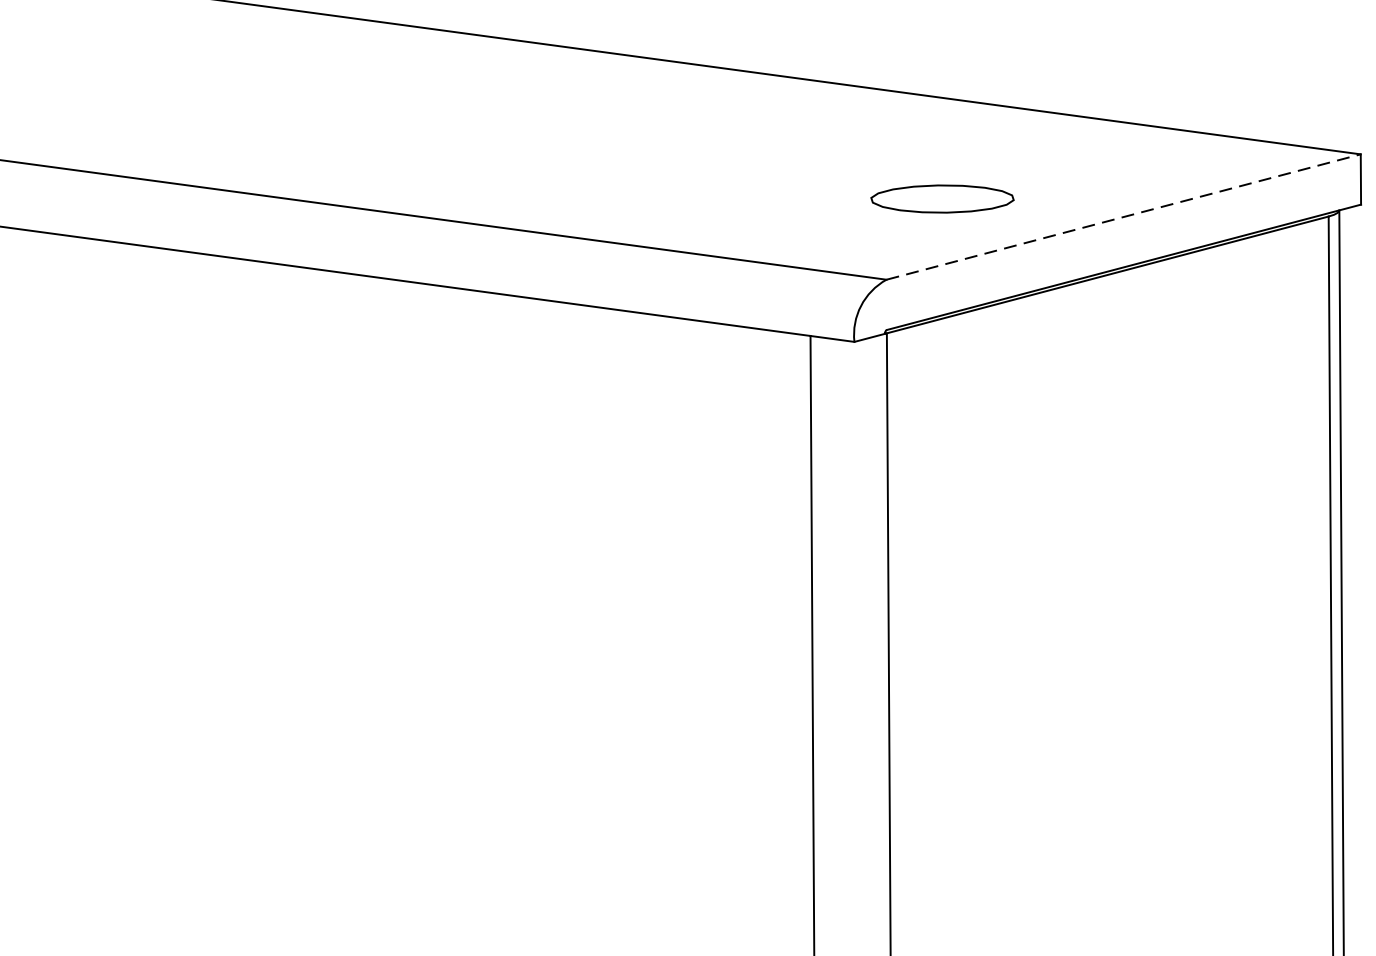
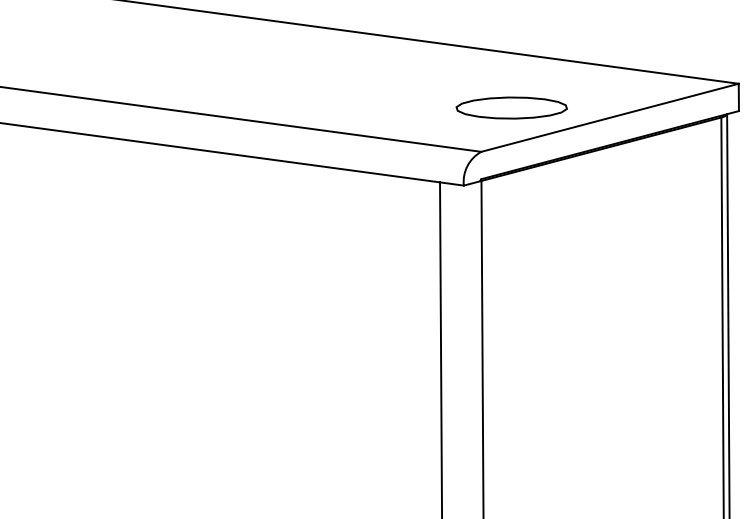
part: (942, 198) -> (511, 107), size x1.43
line: (1124, 216) -> (610, 117), dashed -> solid

